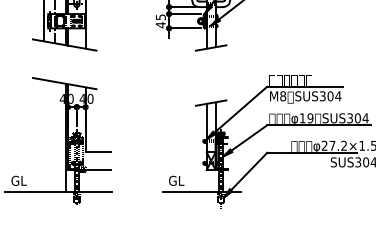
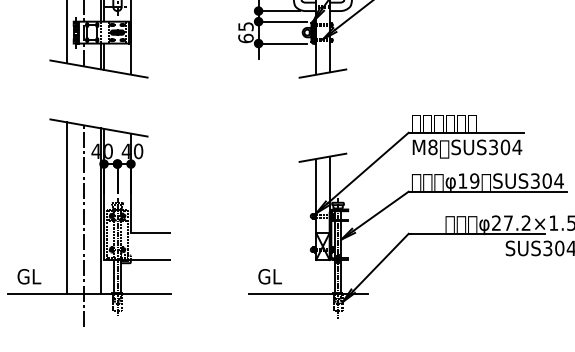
text: (160, 25) -> (245, 39), 45 -> 65
line: (43, 135) -> (66, 207), added
line: (54, 147) -> (83, 225), added

